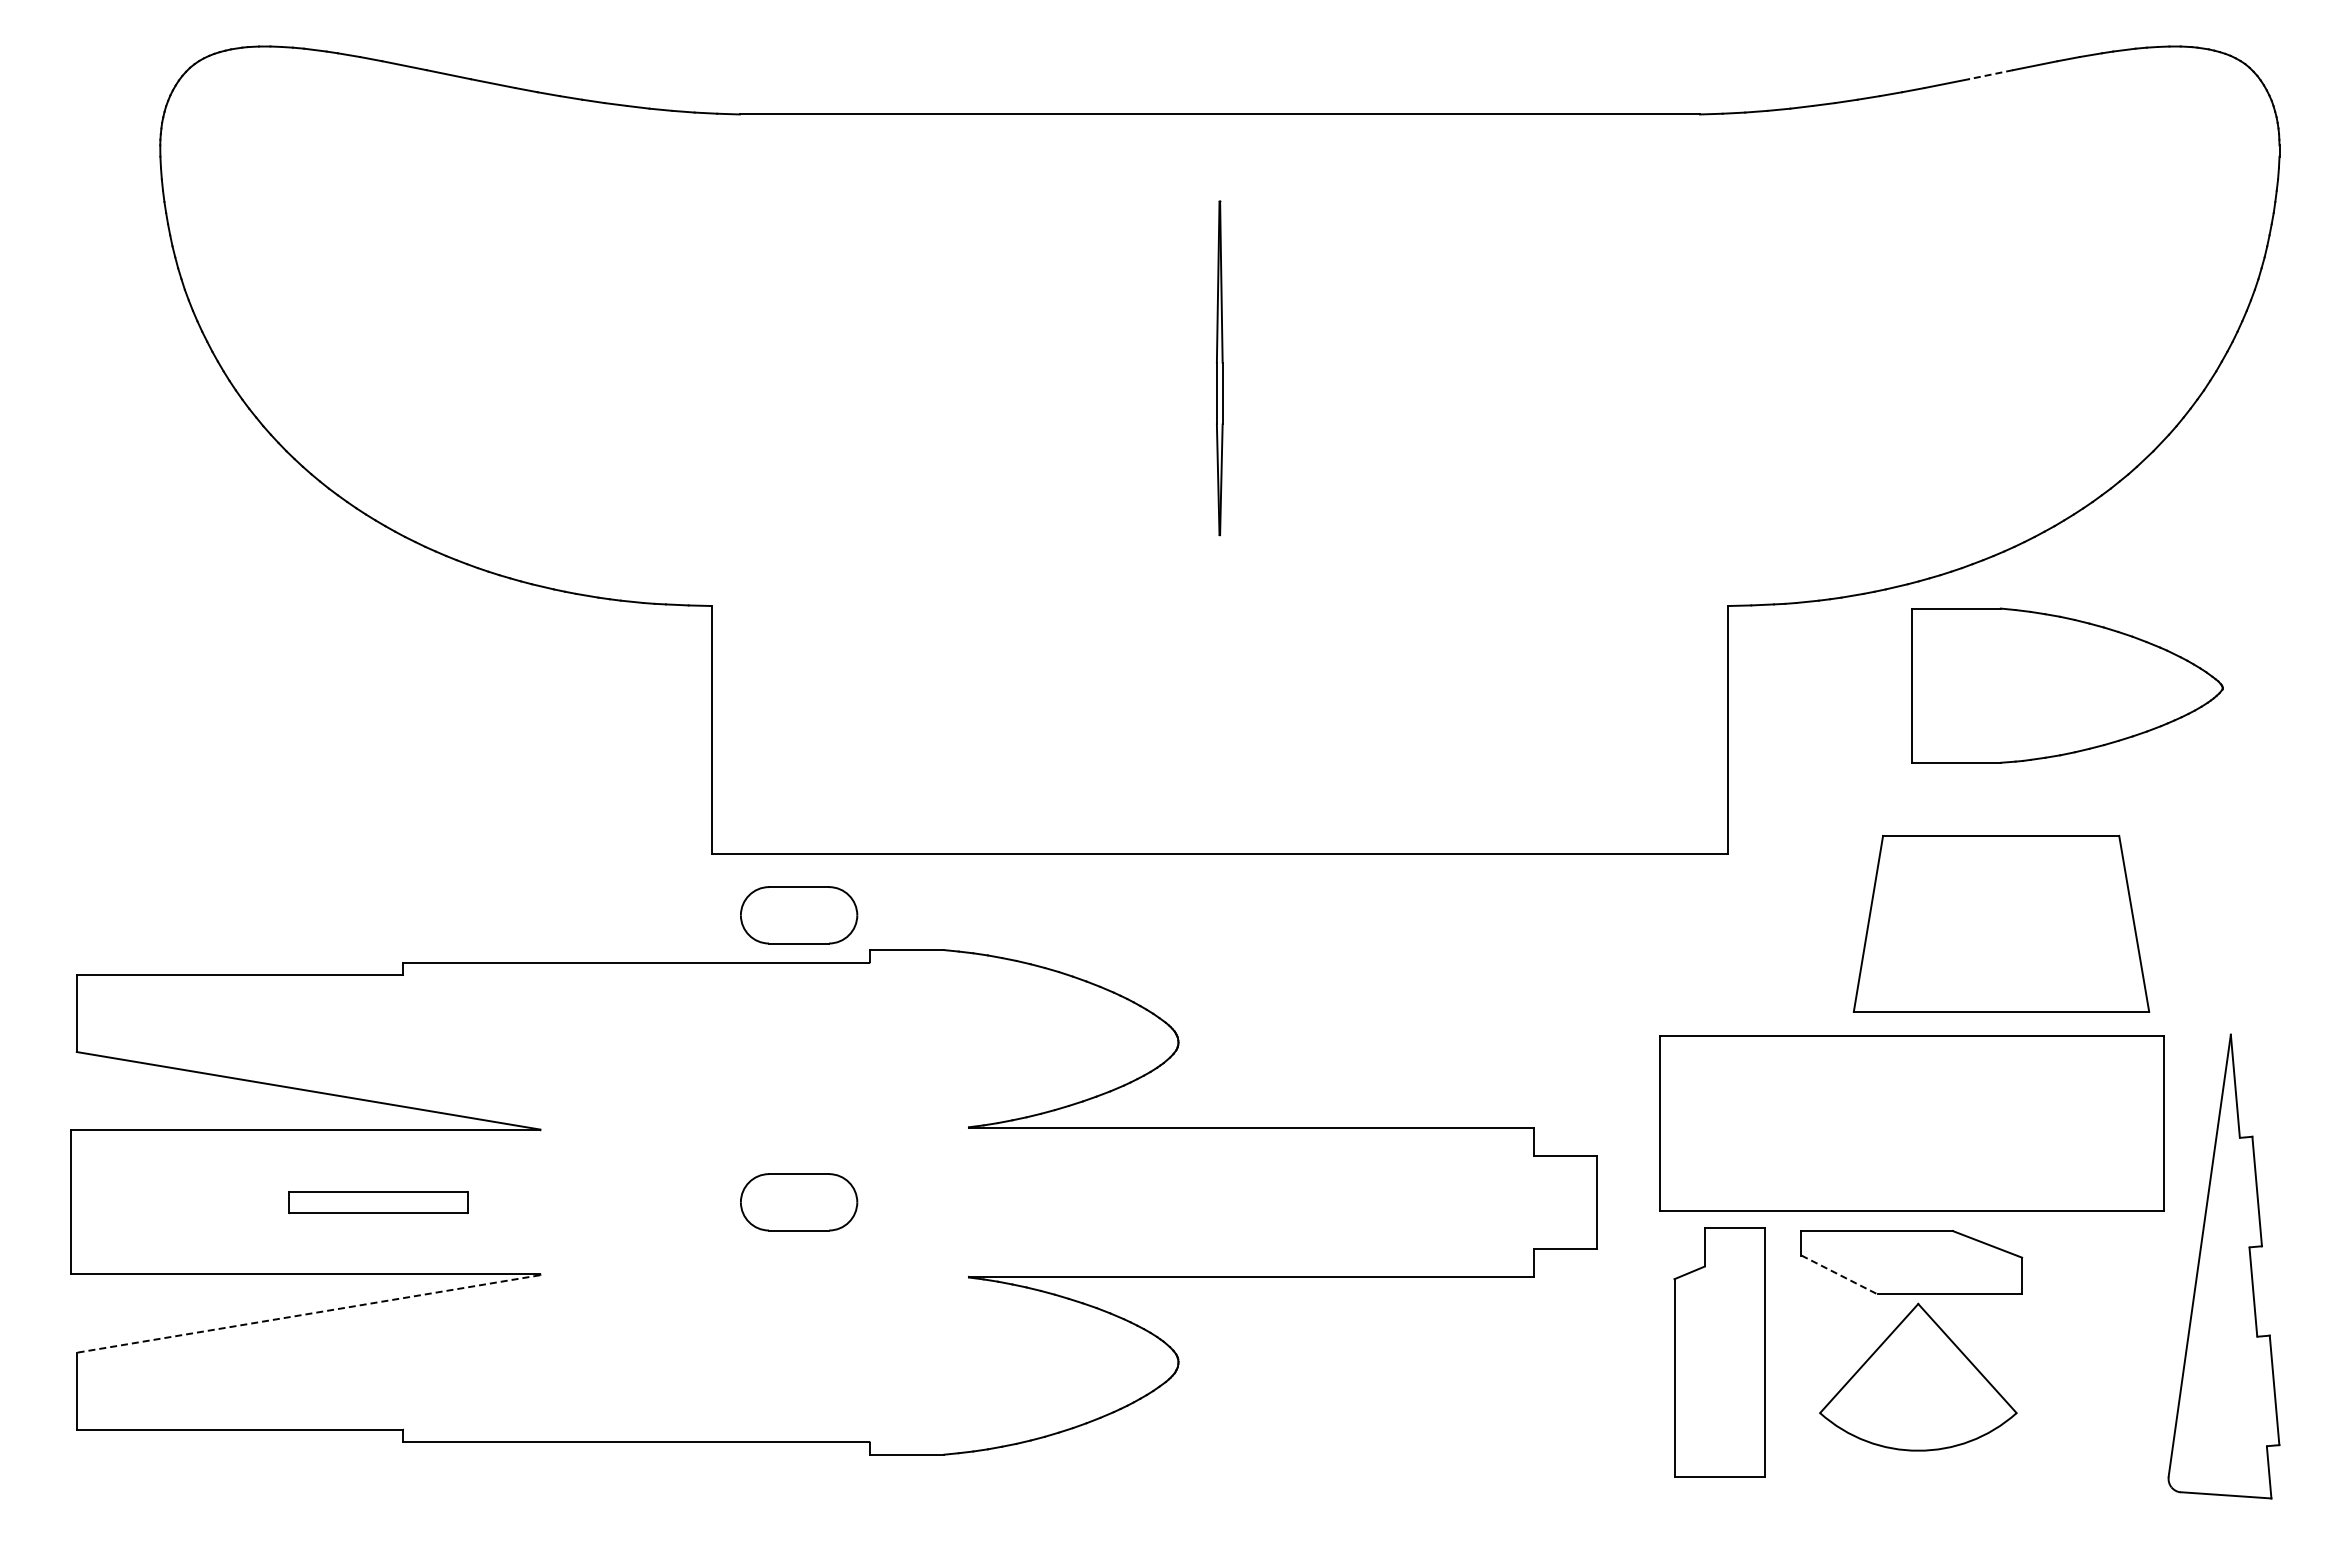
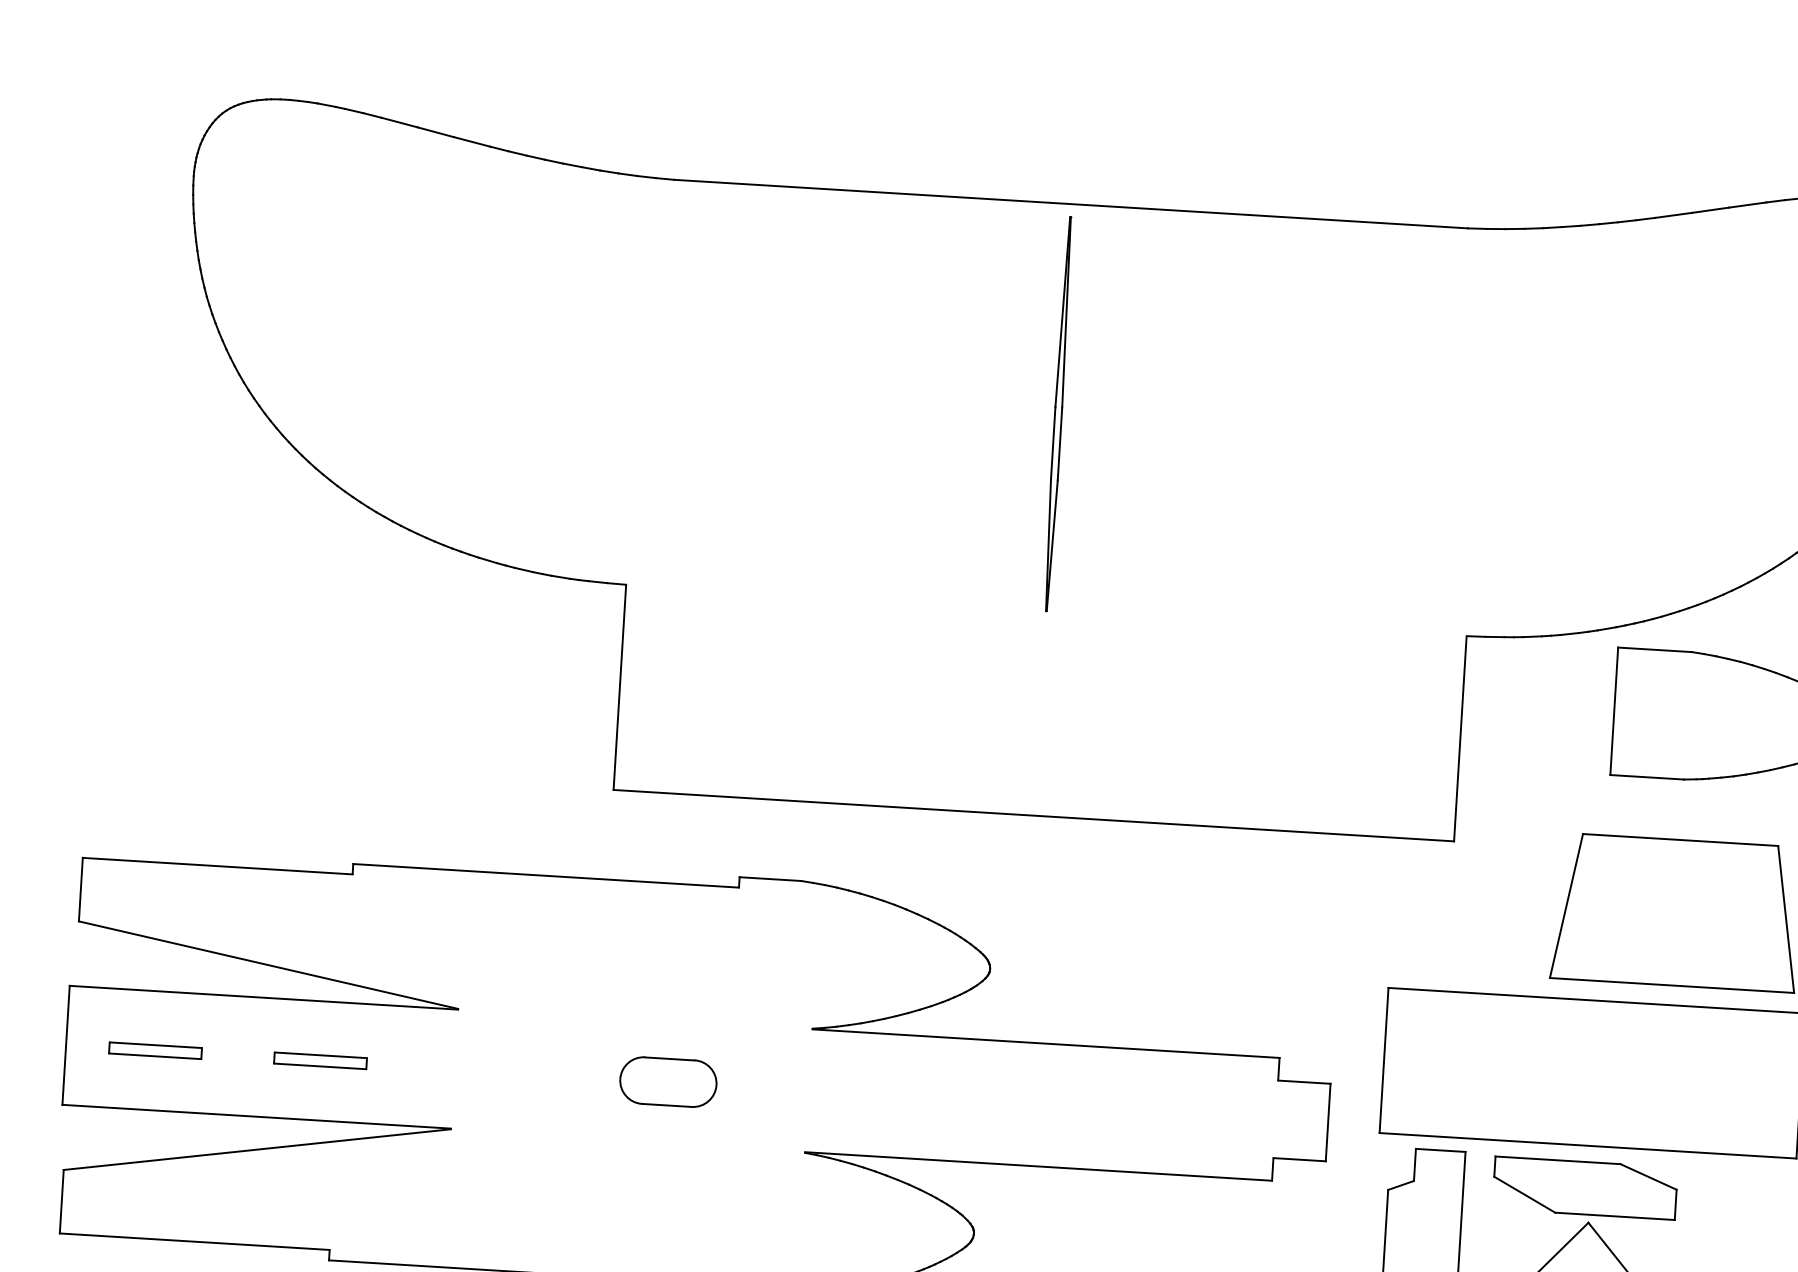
line: (1990, 74) -> (1710, 210), dashed -> solid
part: (1219, 368) -> (1058, 414), size x1.43
part: (799, 915) -> (683, 845), removed
part: (178, 1201) -> (155, 1050), added
part: (377, 1201) -> (319, 1060), size x0.62
line: (1839, 1274) -> (1524, 1194), dashed -> solid
line: (308, 1313) -> (257, 1149), dashed -> solid

